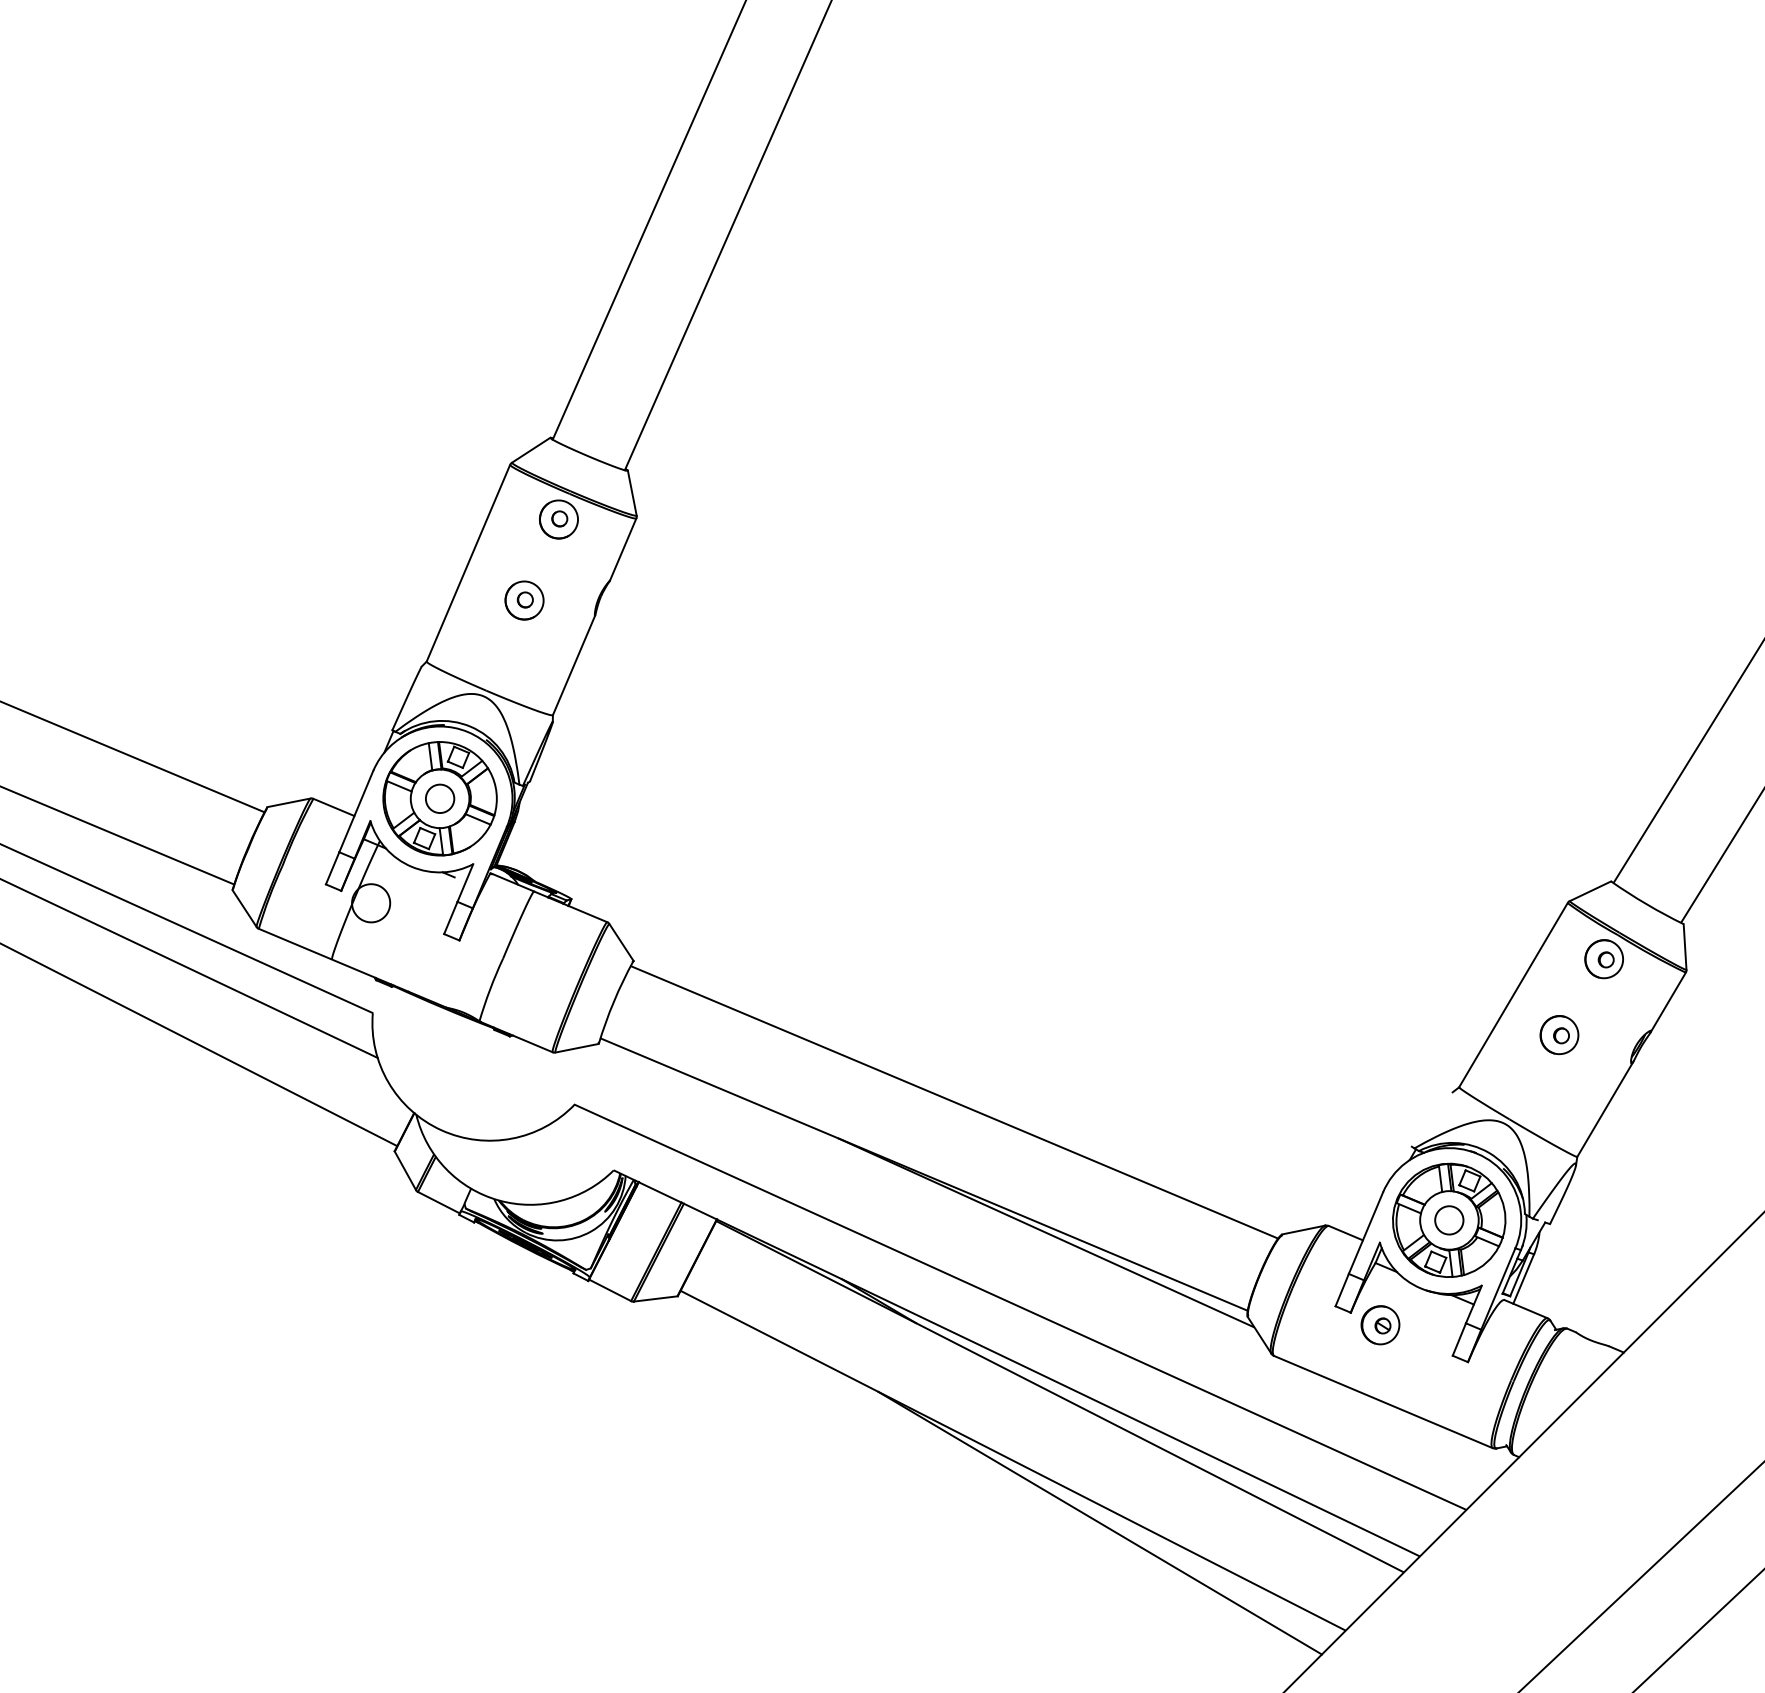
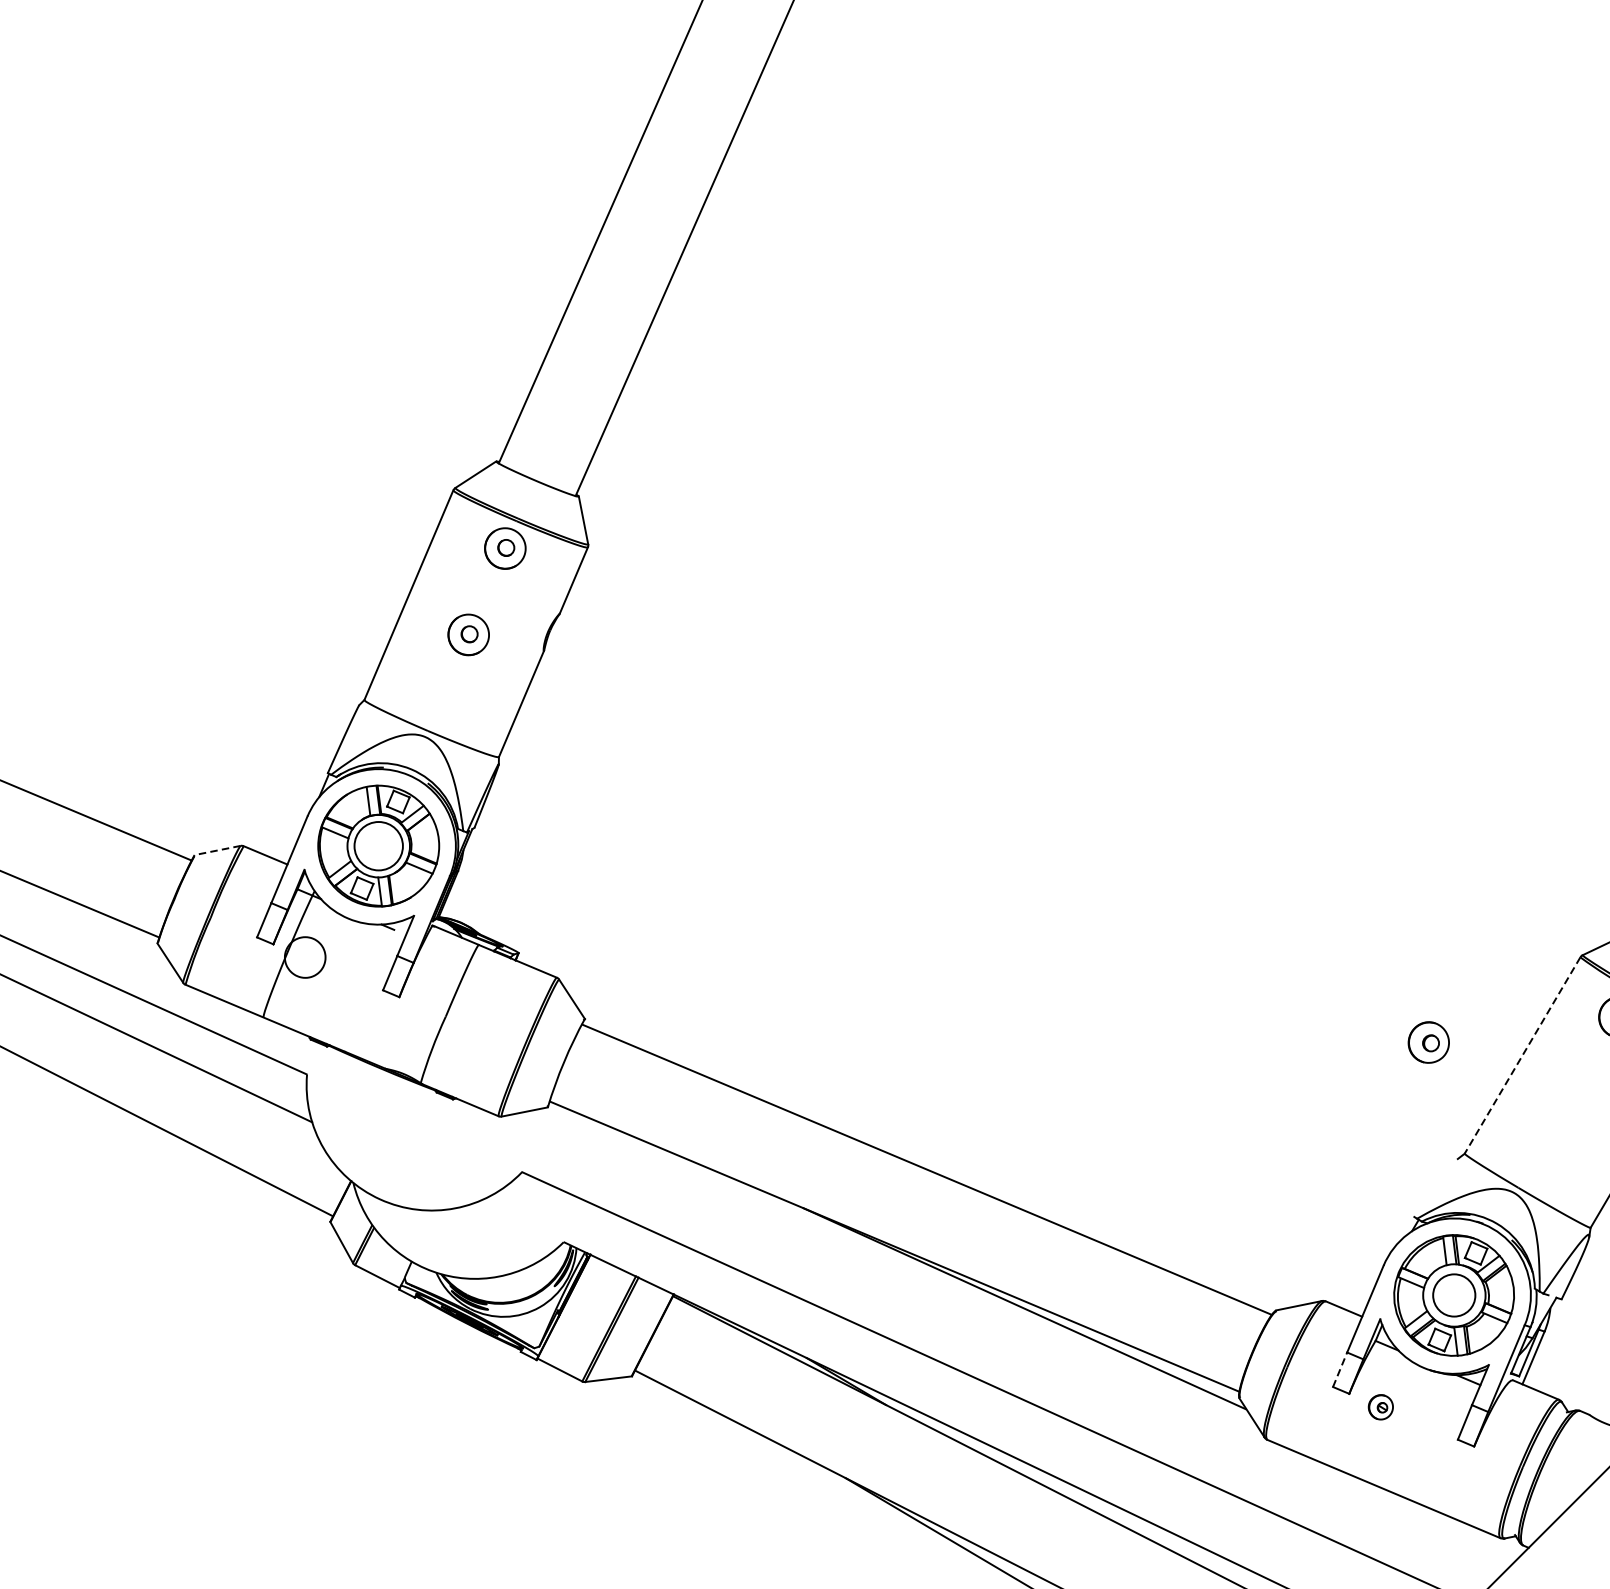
circle: (439, 798) -> (378, 845), size x1.6
line: (288, 802) -> (217, 850), solid -> dashed
line: (1513, 995) -> (1522, 1055), solid -> dashed
part: (1559, 1035) -> (1428, 1043), moved
circle: (1449, 1220) -> (1454, 1295), size x1.4
line: (1342, 1289) -> (1340, 1369), solid -> dashed
part: (1380, 1325) -> (1380, 1407), size x0.6

